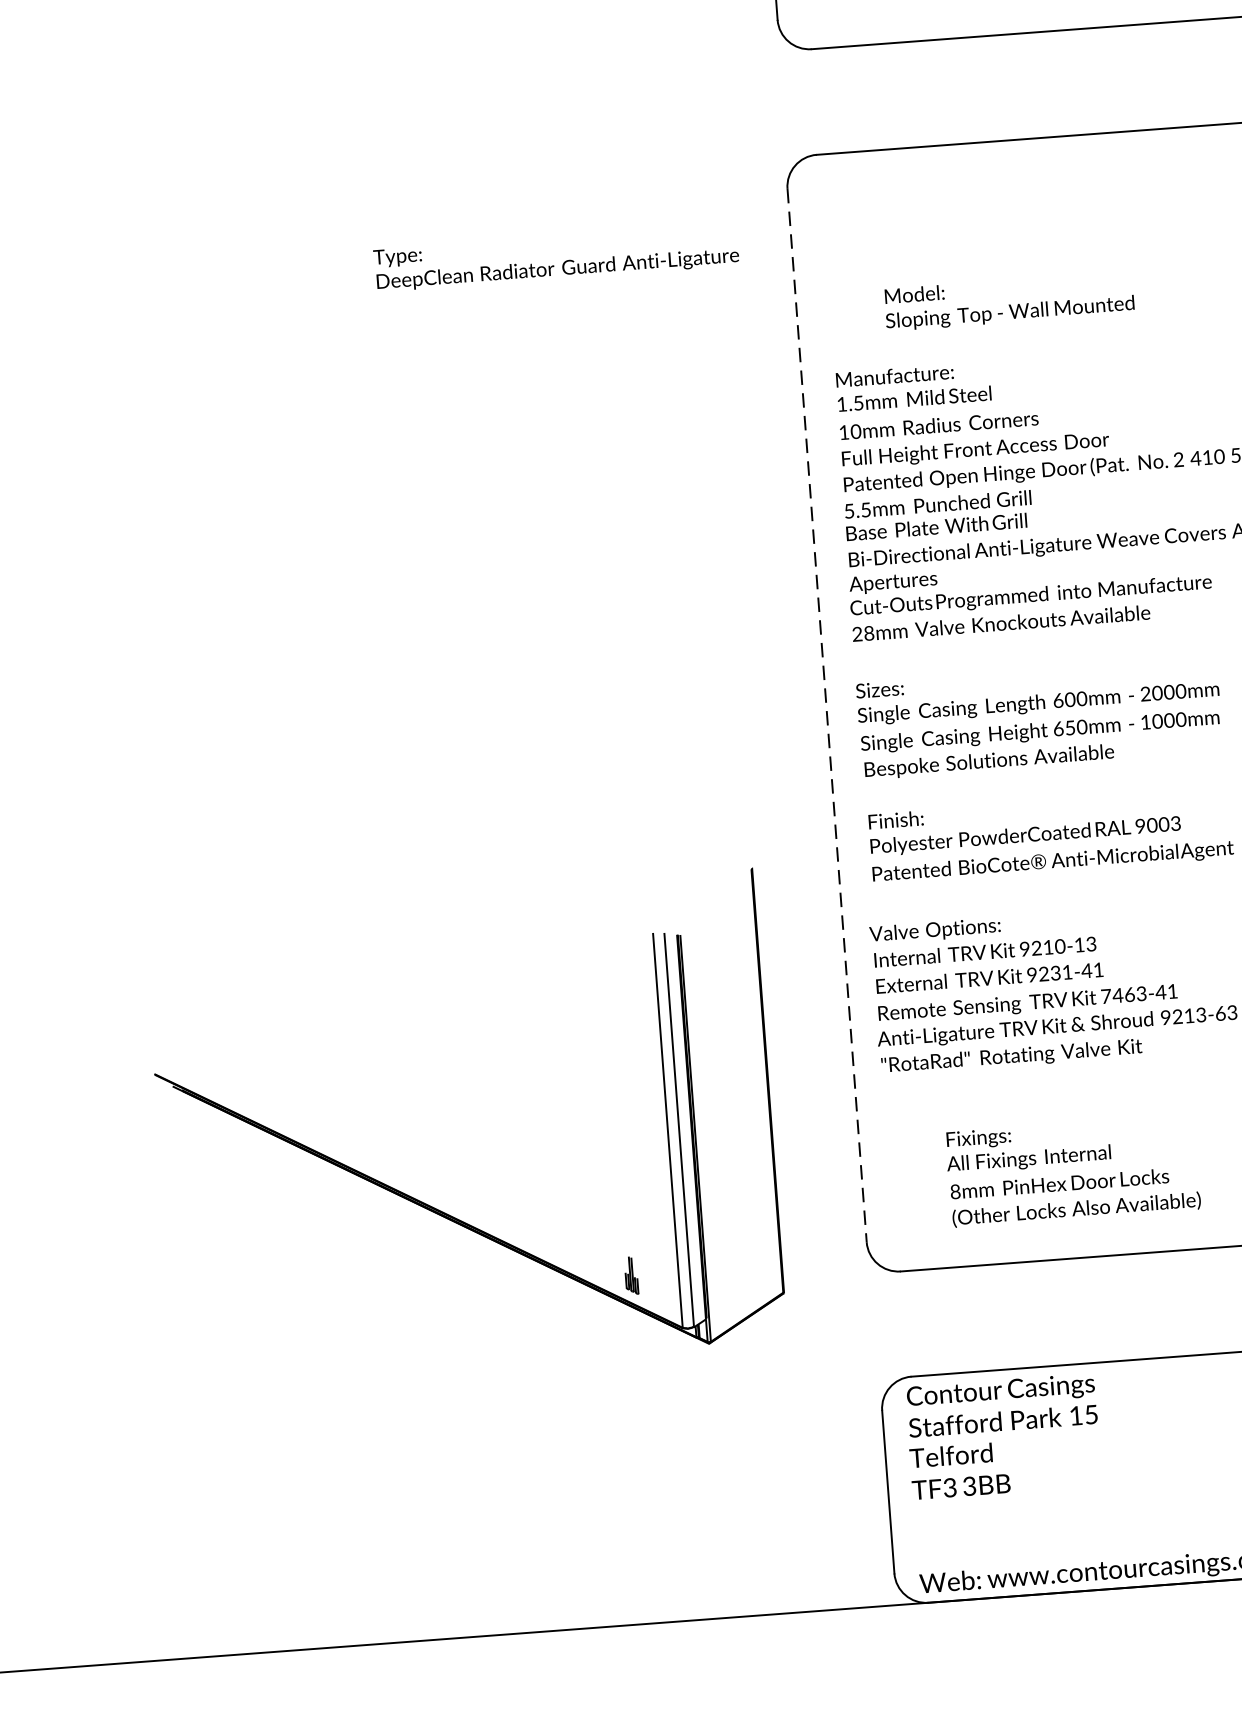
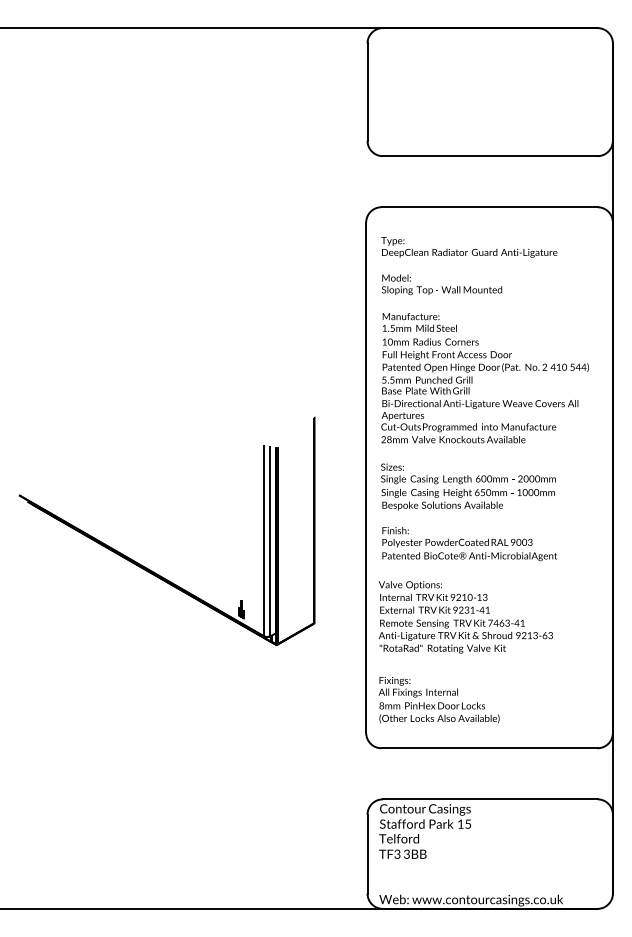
text: (556, 257) -> (469, 247), moved
text: (1010, 300) -> (442, 284), moved
line: (827, 717) -> (366, 478), dashed -> solid
text: (1071, 1171) -> (438, 700), moved
part: (426, 1201) -> (145, 566), moved

